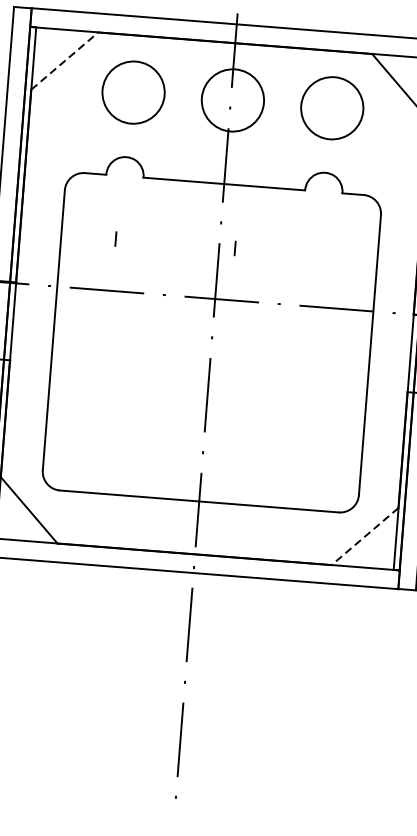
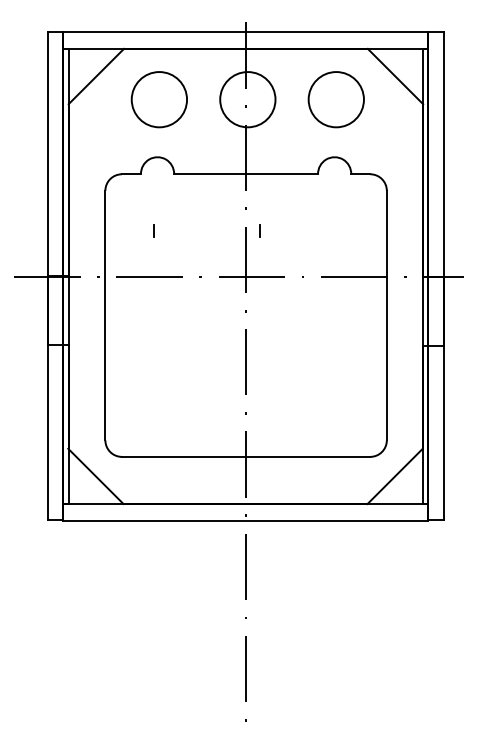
line: (65, 61) -> (96, 76), dashed -> solid
line: (364, 536) -> (394, 476), dashed -> solid

